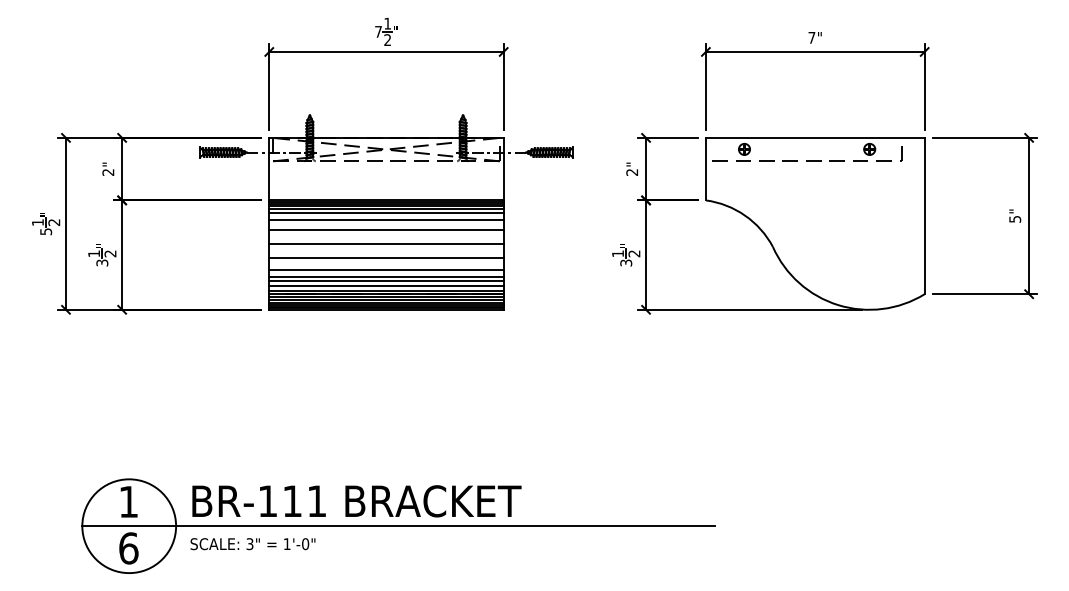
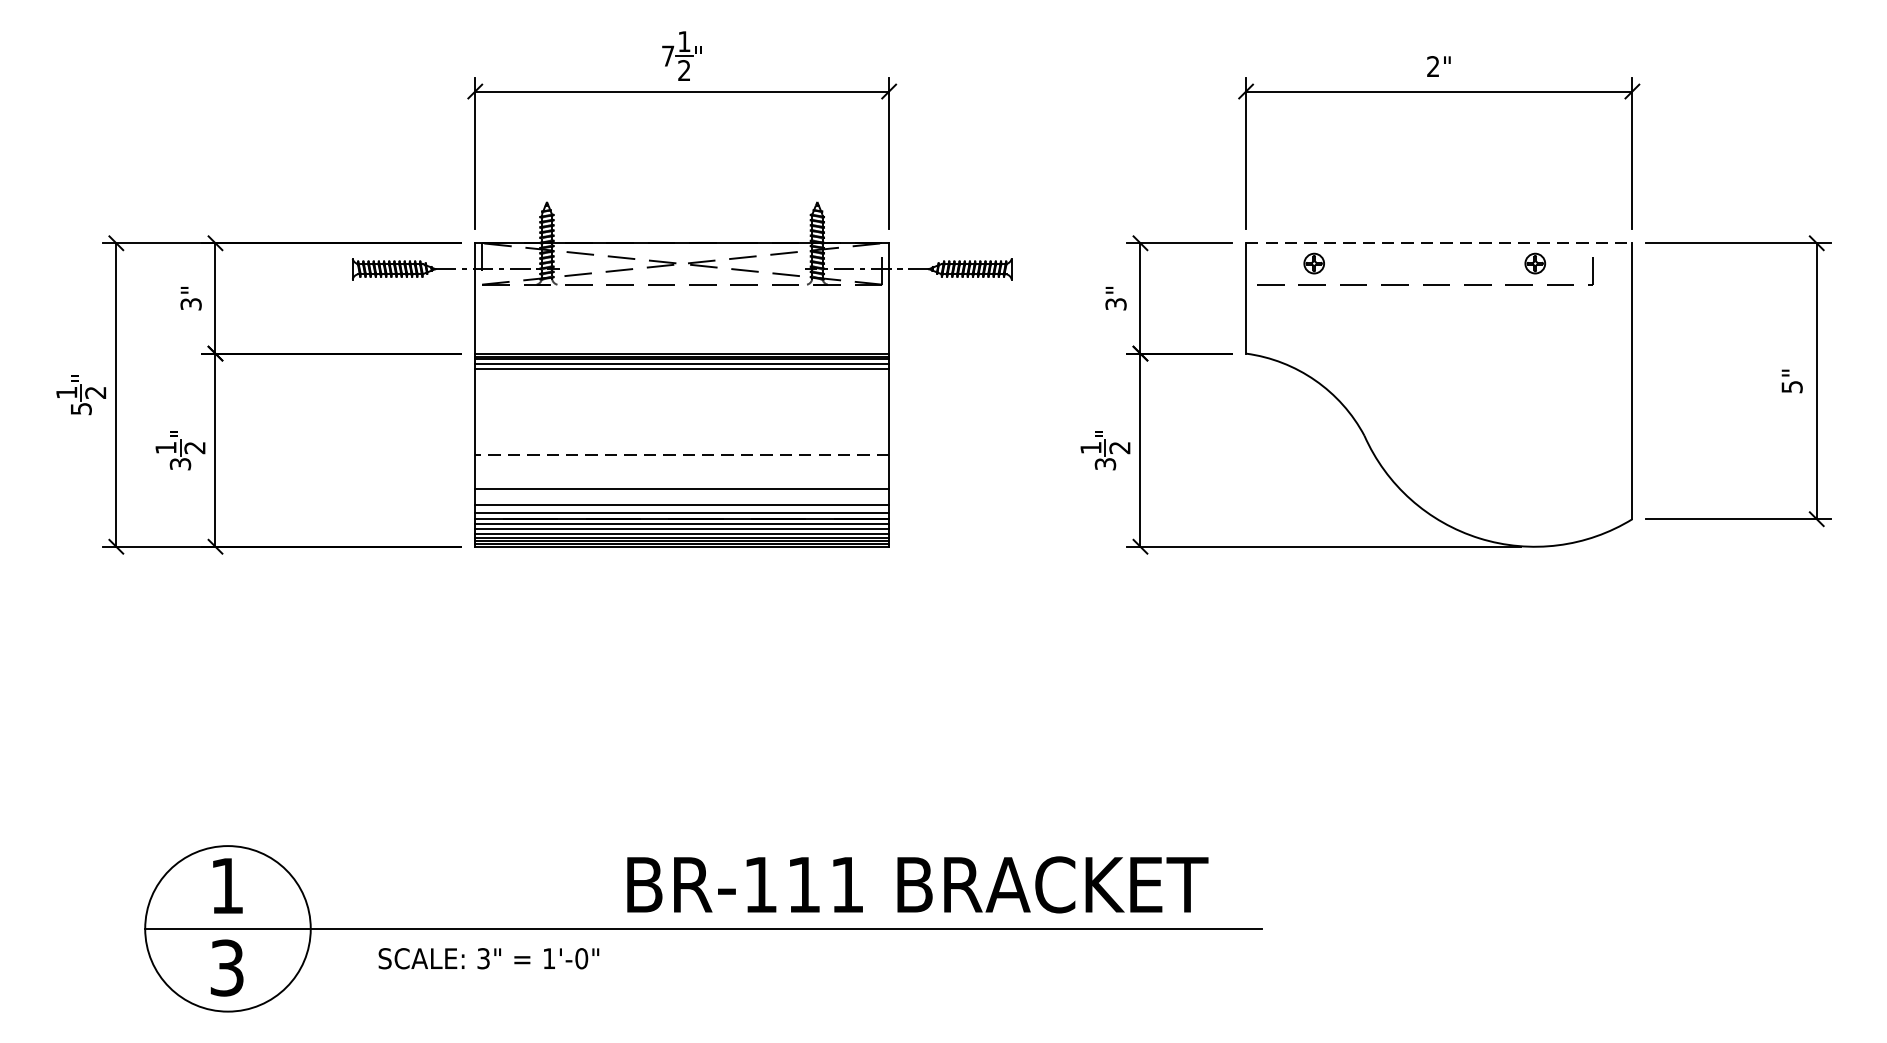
text: (811, 37) -> (1432, 66), 7" -> 2"
line: (815, 137) -> (1439, 242), solid -> dashed
text: (108, 172) -> (191, 304), 2" -> 3"
text: (632, 172) -> (1116, 304), 2" -> 3"
line: (386, 213) -> (682, 376), removed
line: (386, 219) -> (682, 387), removed
line: (386, 229) -> (682, 404), removed
line: (386, 243) -> (682, 429), removed
line: (385, 258) -> (680, 456), solid -> dashed
line: (386, 270) -> (682, 477), removed
line: (386, 281) -> (682, 496), removed
text: (356, 501) -> (917, 885), moved
text: (252, 544) -> (488, 959), moved
text: (128, 548) -> (226, 968), 6 -> 3

